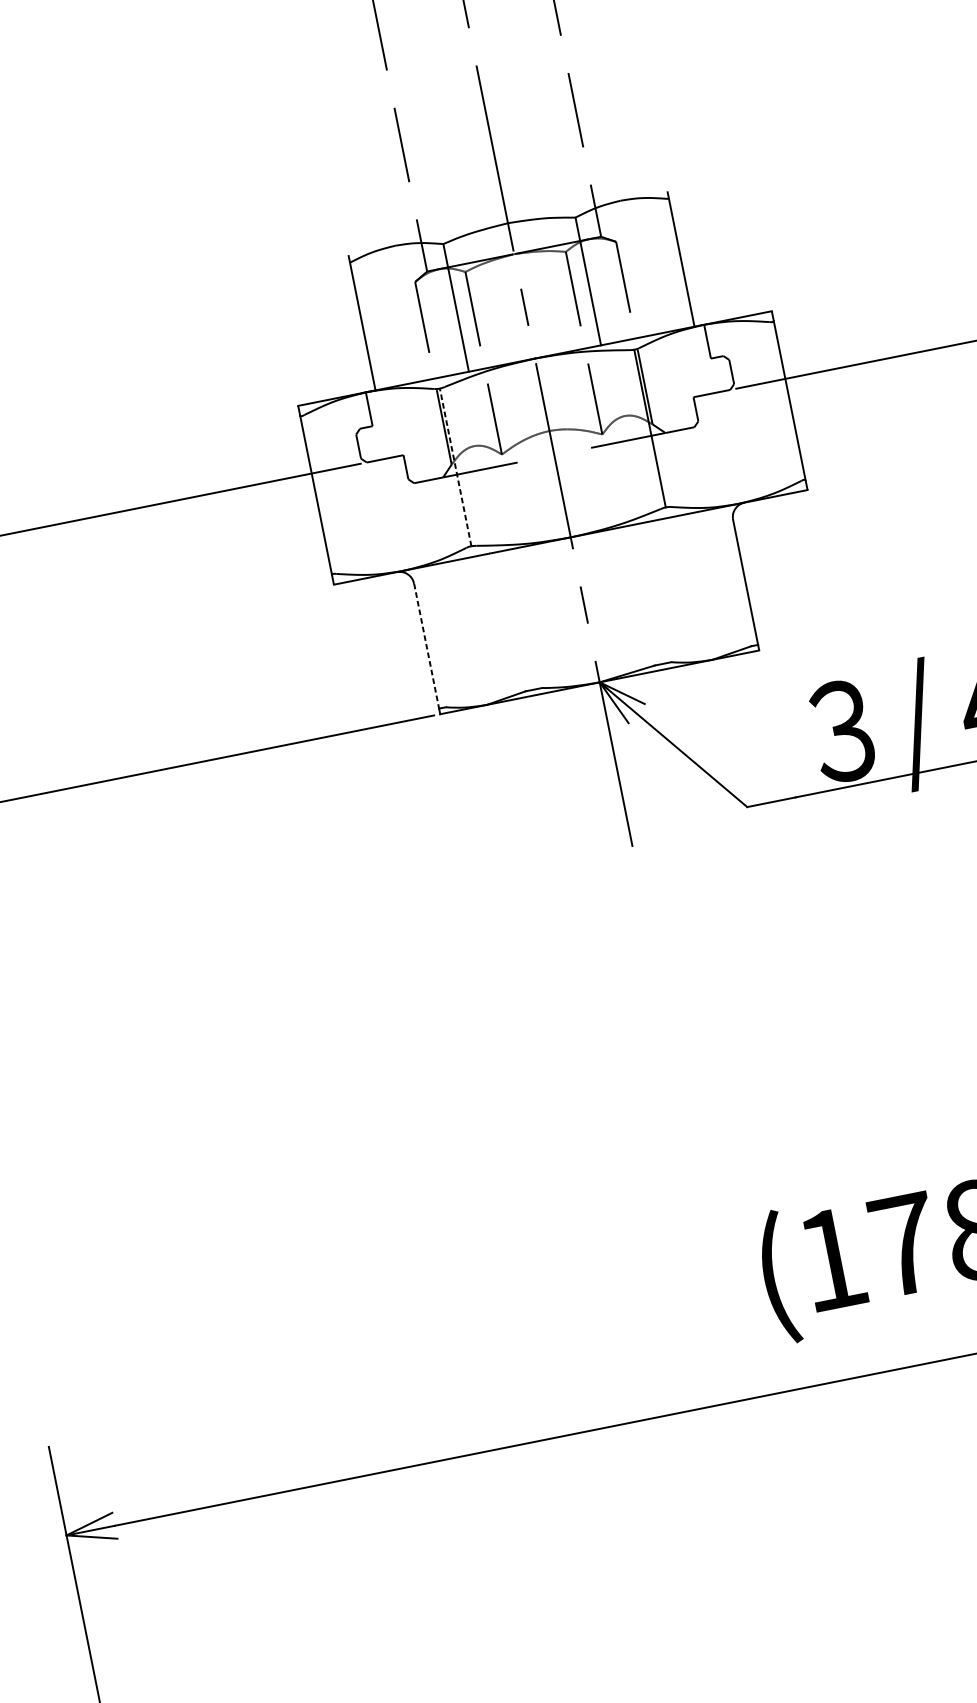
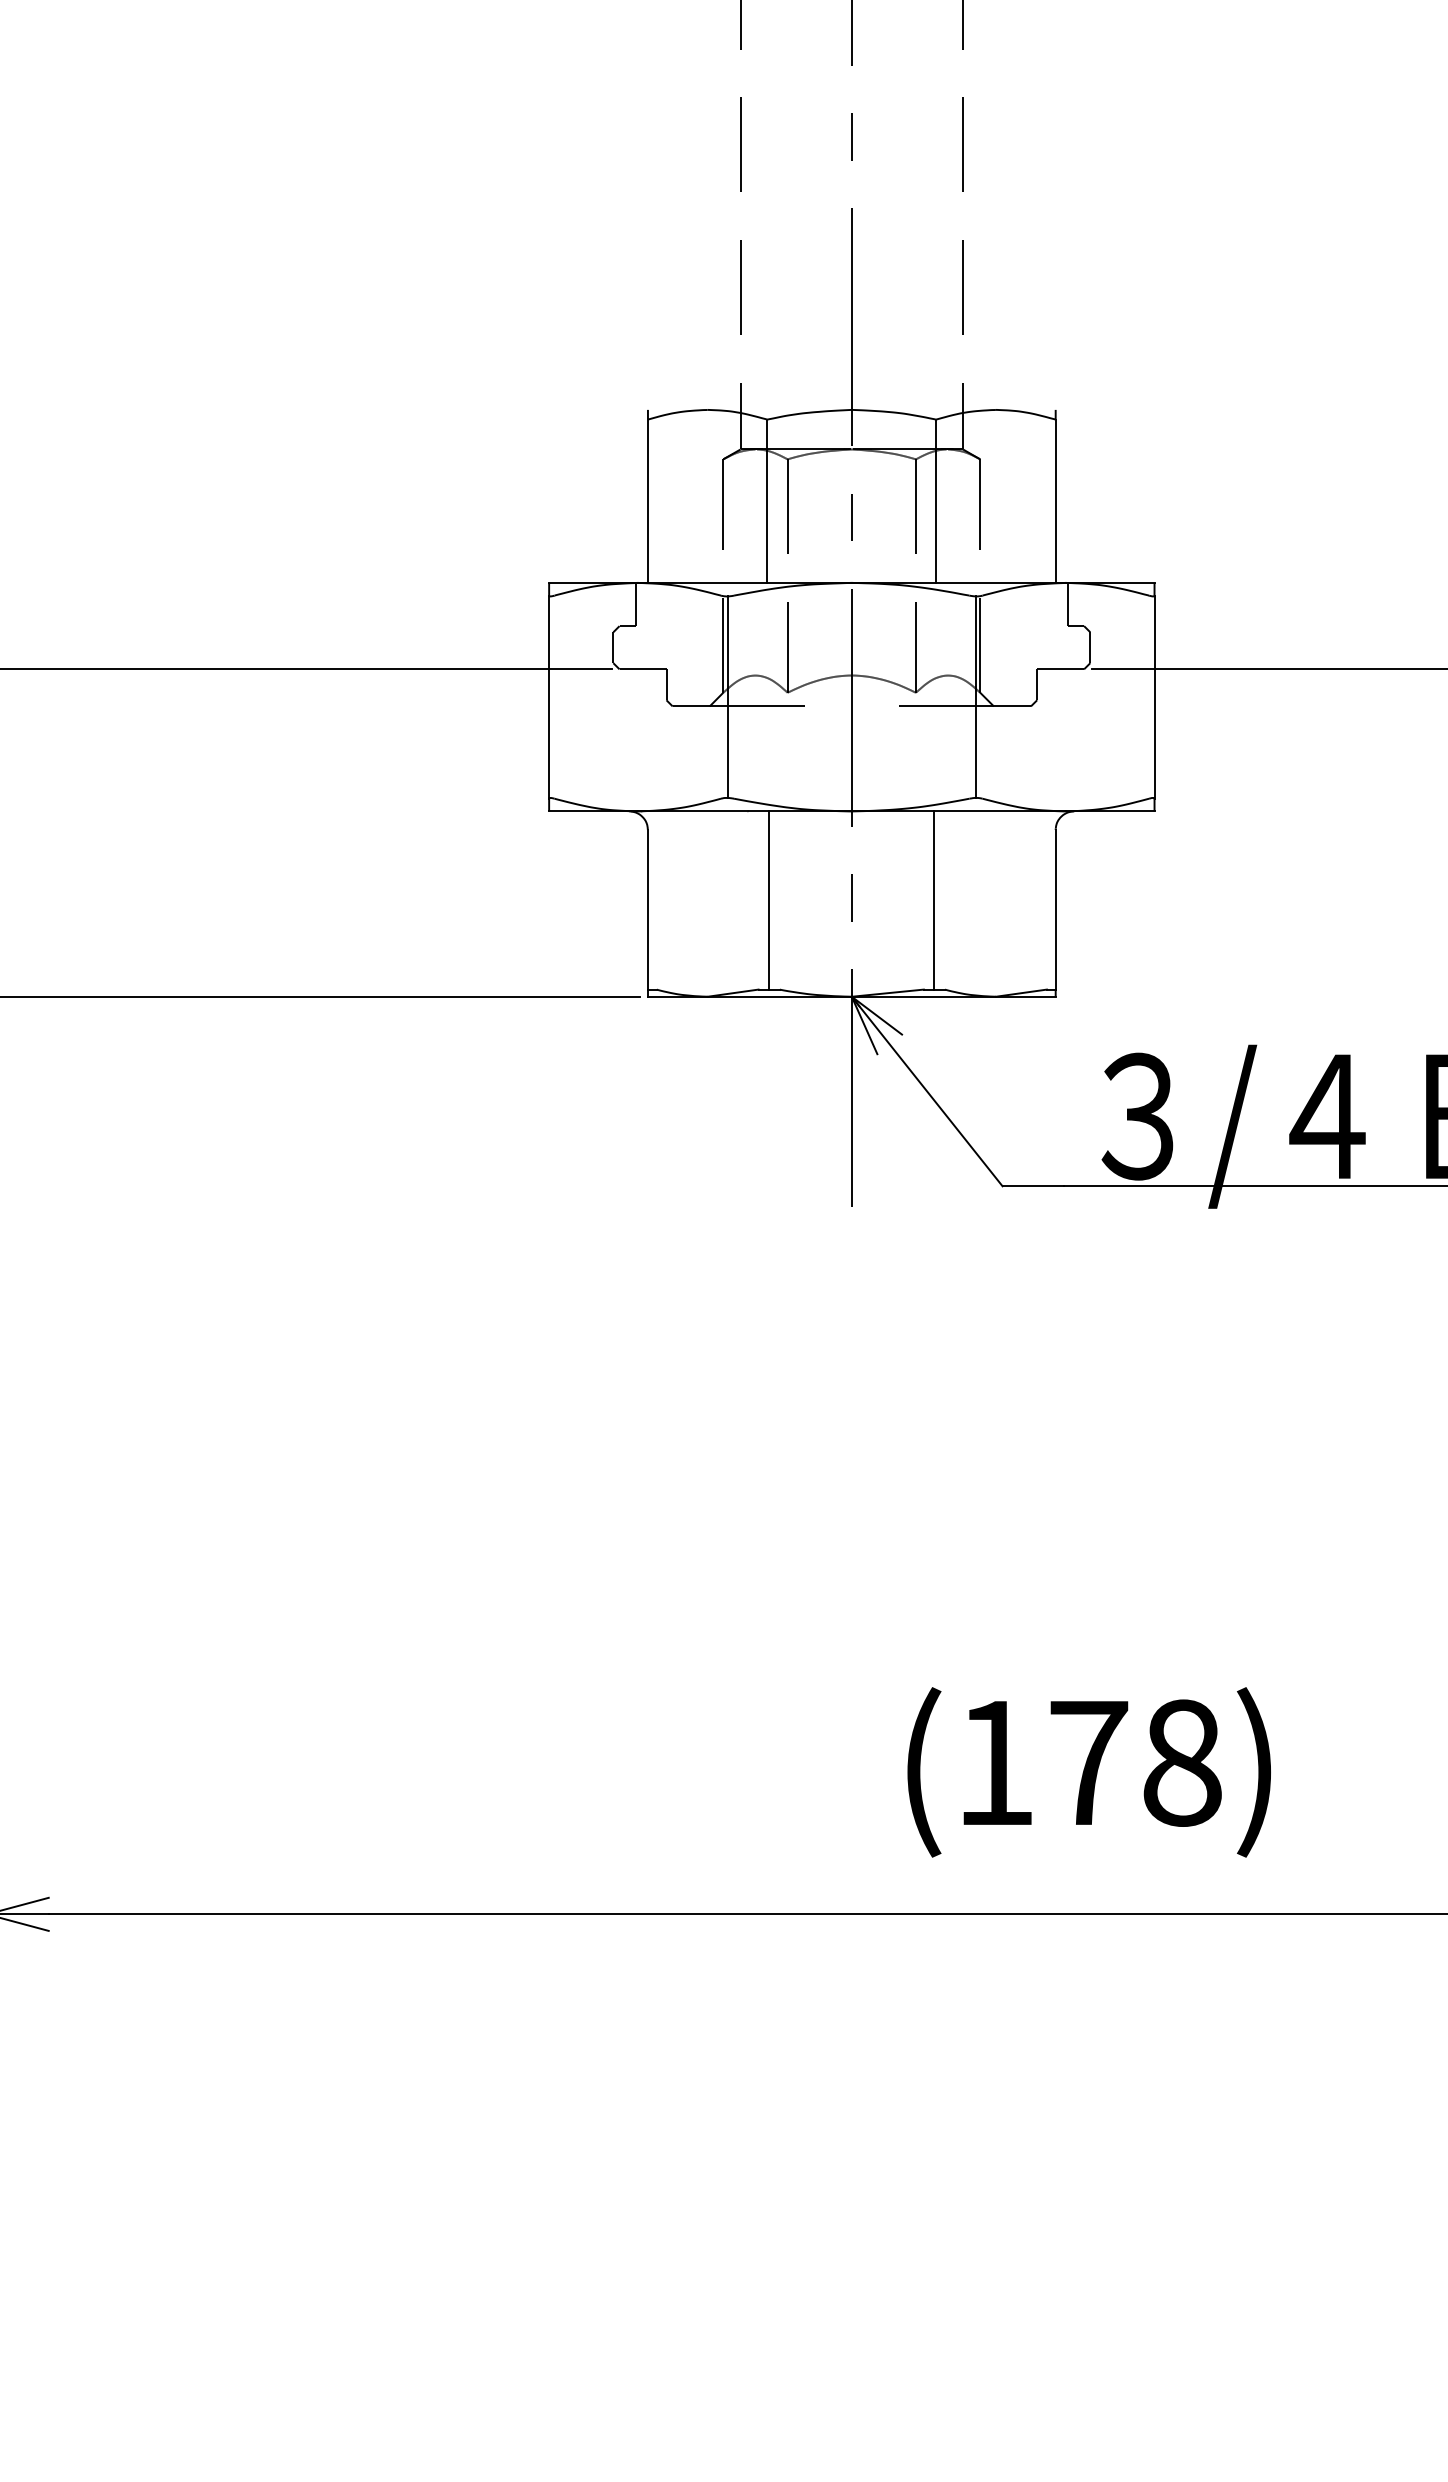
line: (455, 467) -> (727, 697), dashed -> solid
line: (649, 594) -> (934, 900), added
line: (520, 619) -> (769, 900), added
line: (426, 646) -> (647, 909), dashed -> solid

